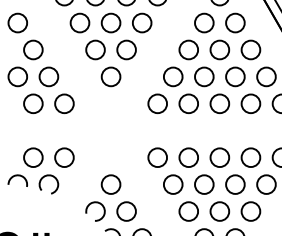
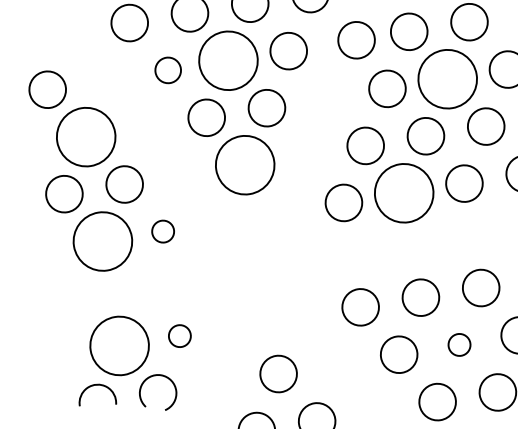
circle: (79, 22) -> (167, 69), size x0.7
circle: (110, 22) -> (227, 59), size x1.6
circle: (177, 22) -> (357, 39), added
circle: (33, 49) -> (86, 136), size x1.6
circle: (219, 49) -> (446, 78), size x1.6
circle: (110, 76) -> (243, 164), size x1.6
circle: (33, 103) -> (103, 240), size x1.6
circle: (64, 103) -> (163, 231), size x0.6
circle: (188, 103) -> (403, 192), size x1.6
circle: (33, 157) -> (119, 345), size x1.6
circle: (64, 157) -> (179, 335), size x0.6
circle: (204, 184) -> (459, 344), size x0.6

